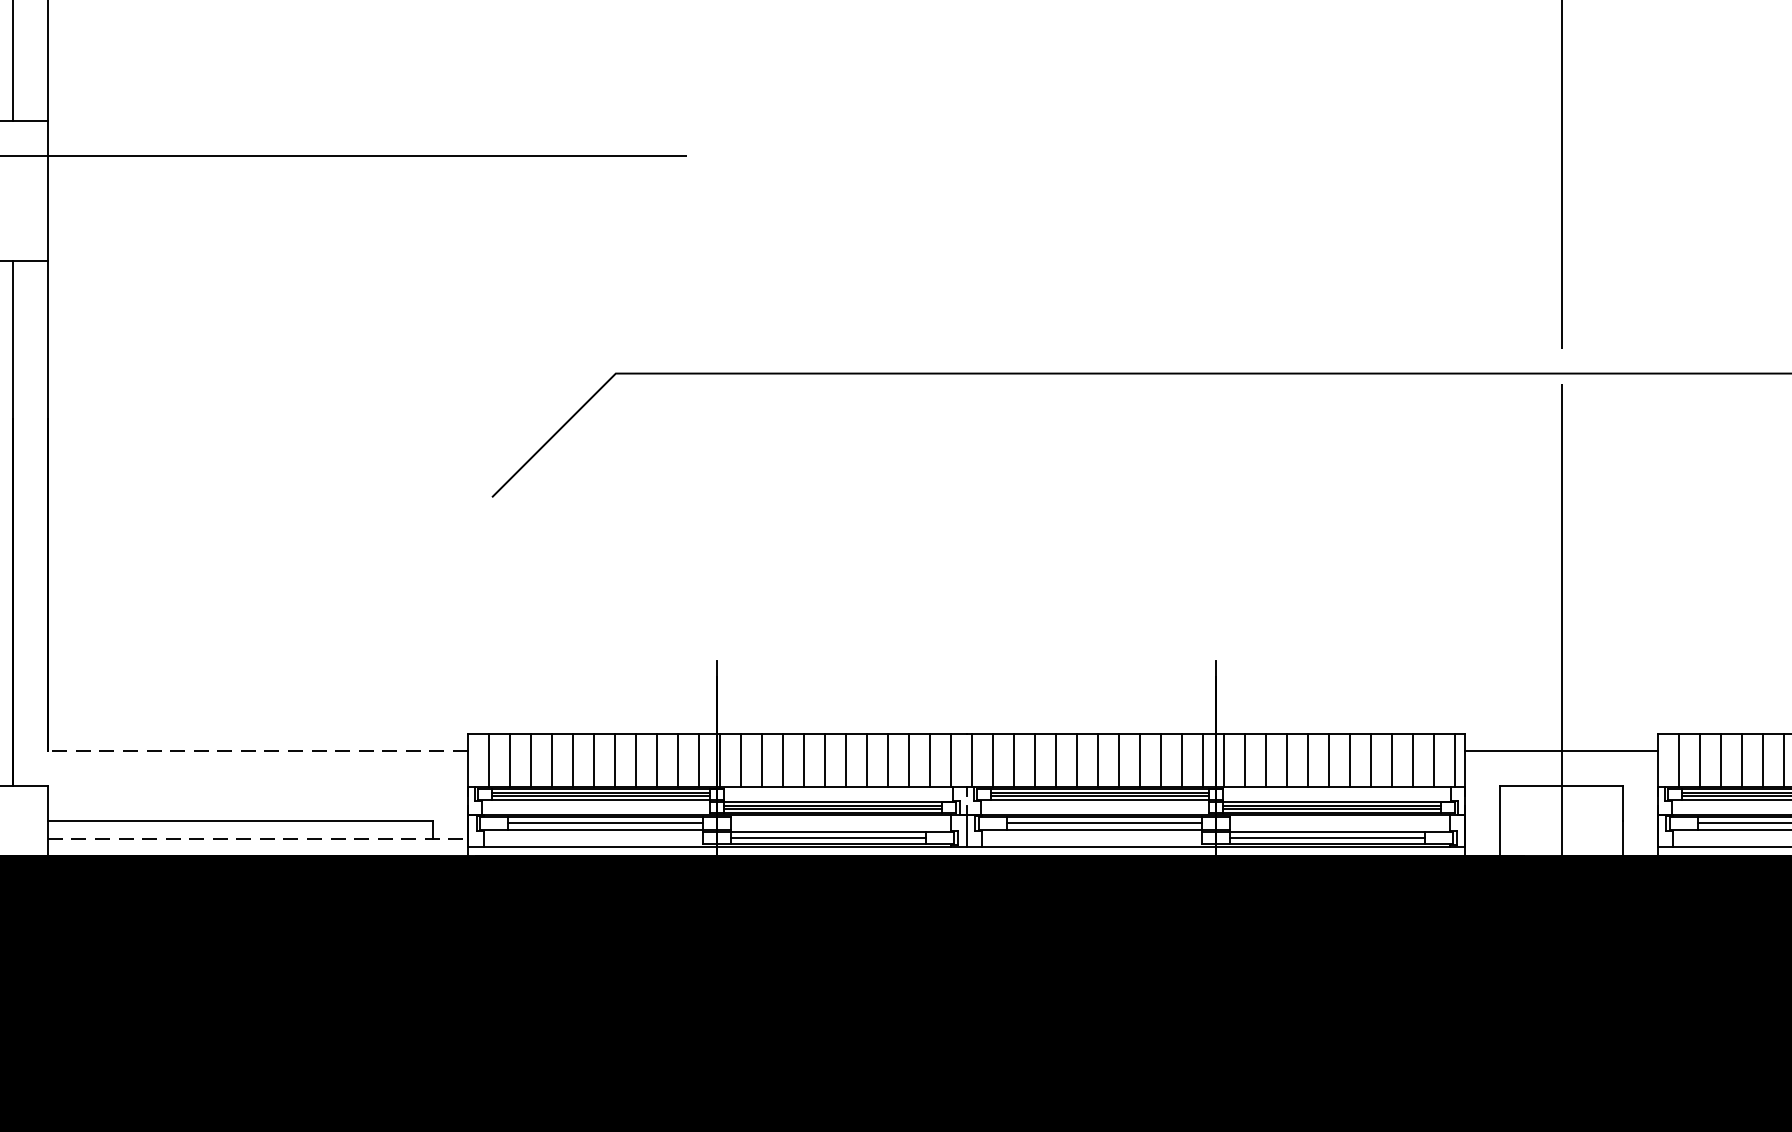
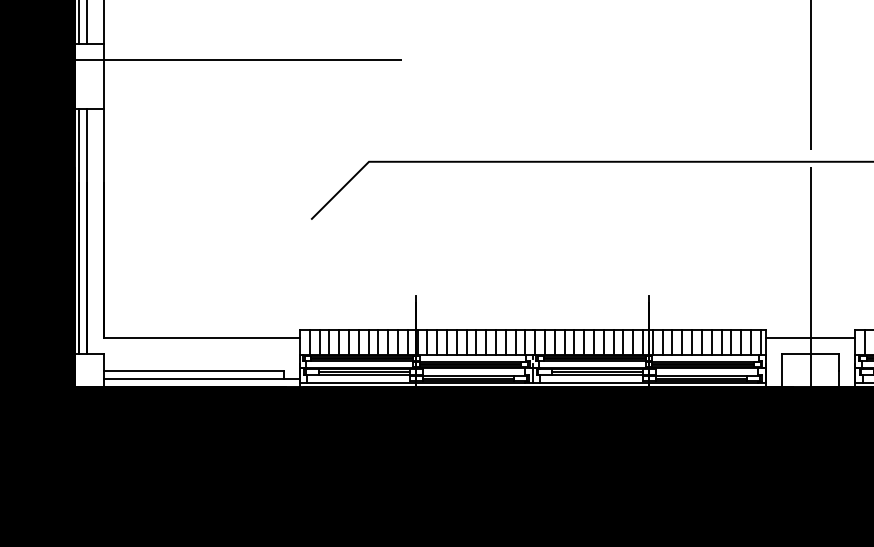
line: (257, 752) -> (201, 338), dashed -> solid
line: (259, 837) -> (202, 378), dashed -> solid

